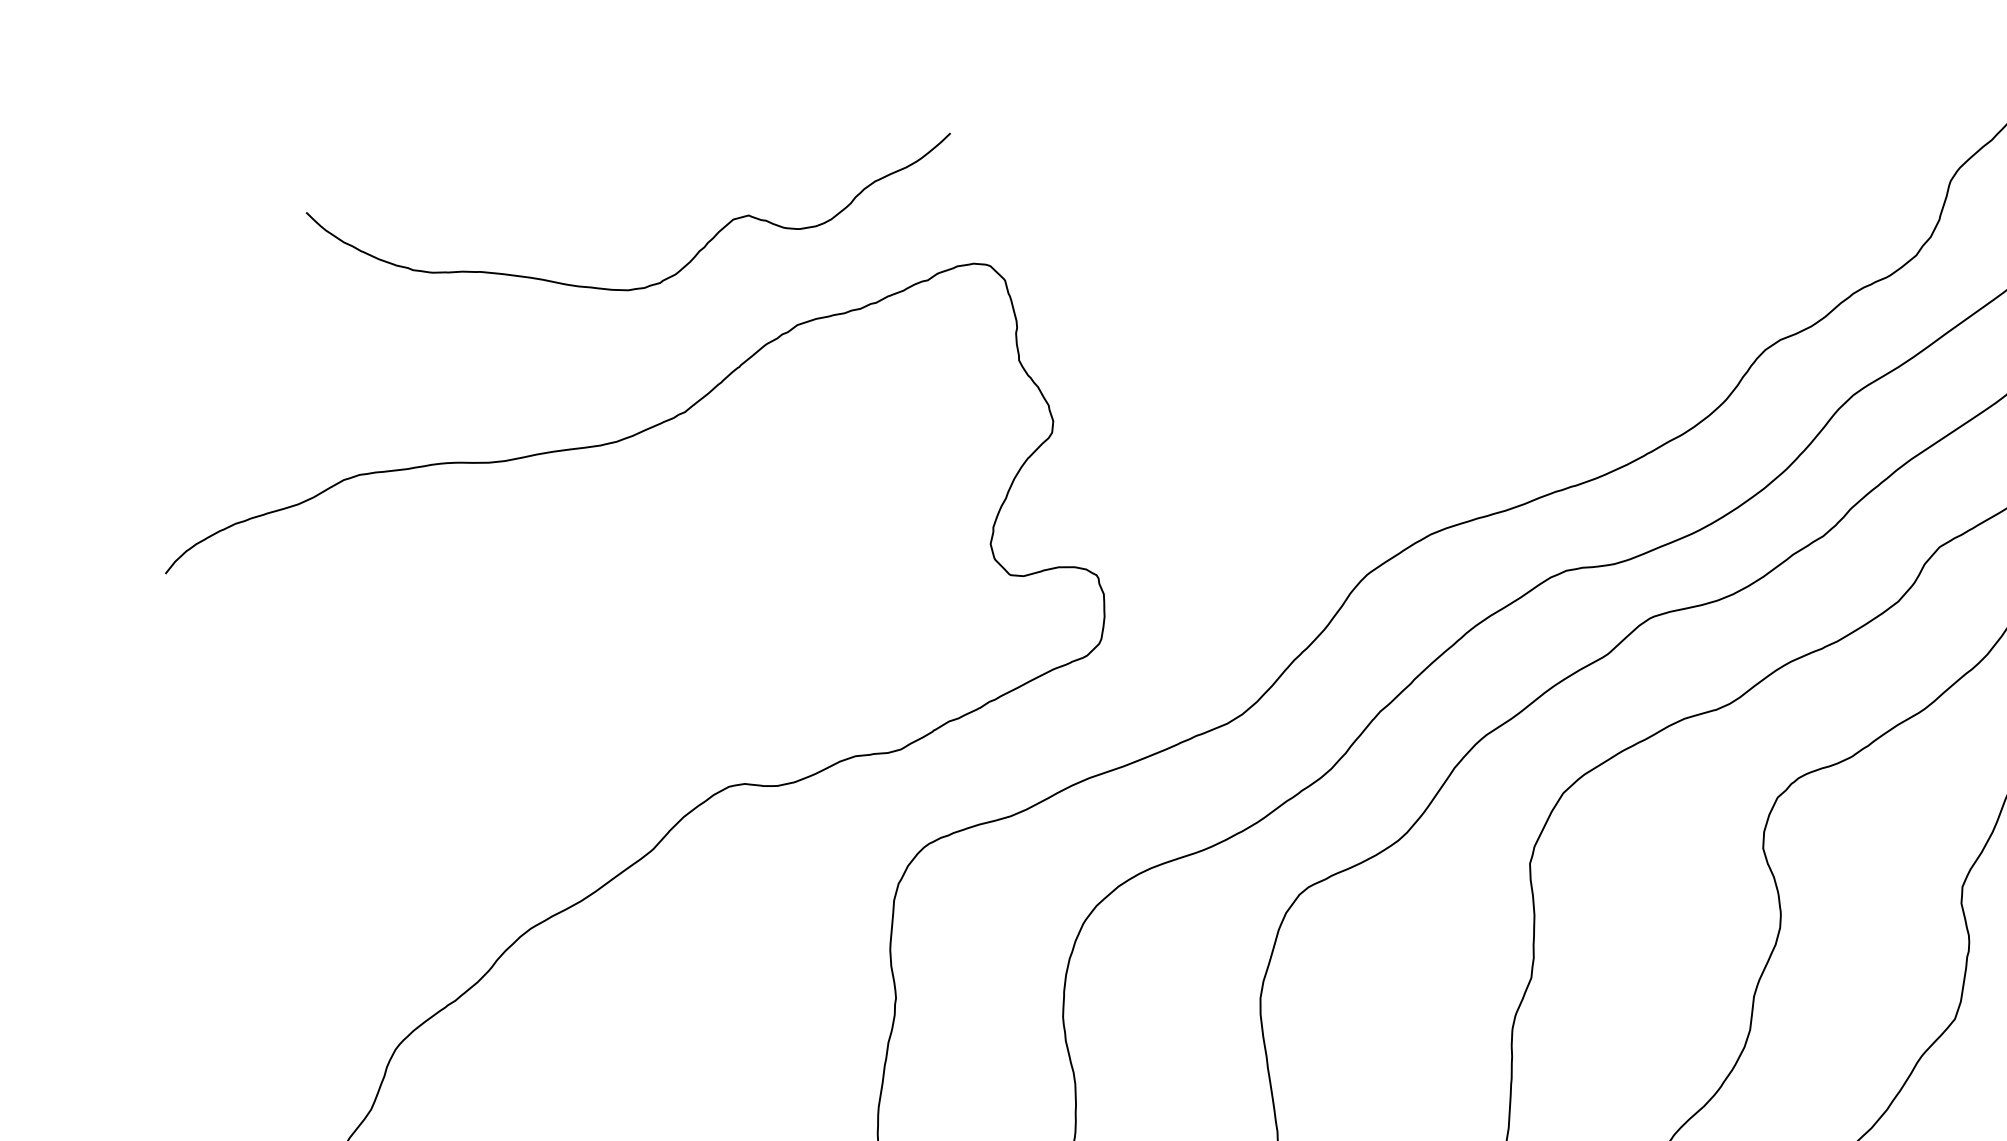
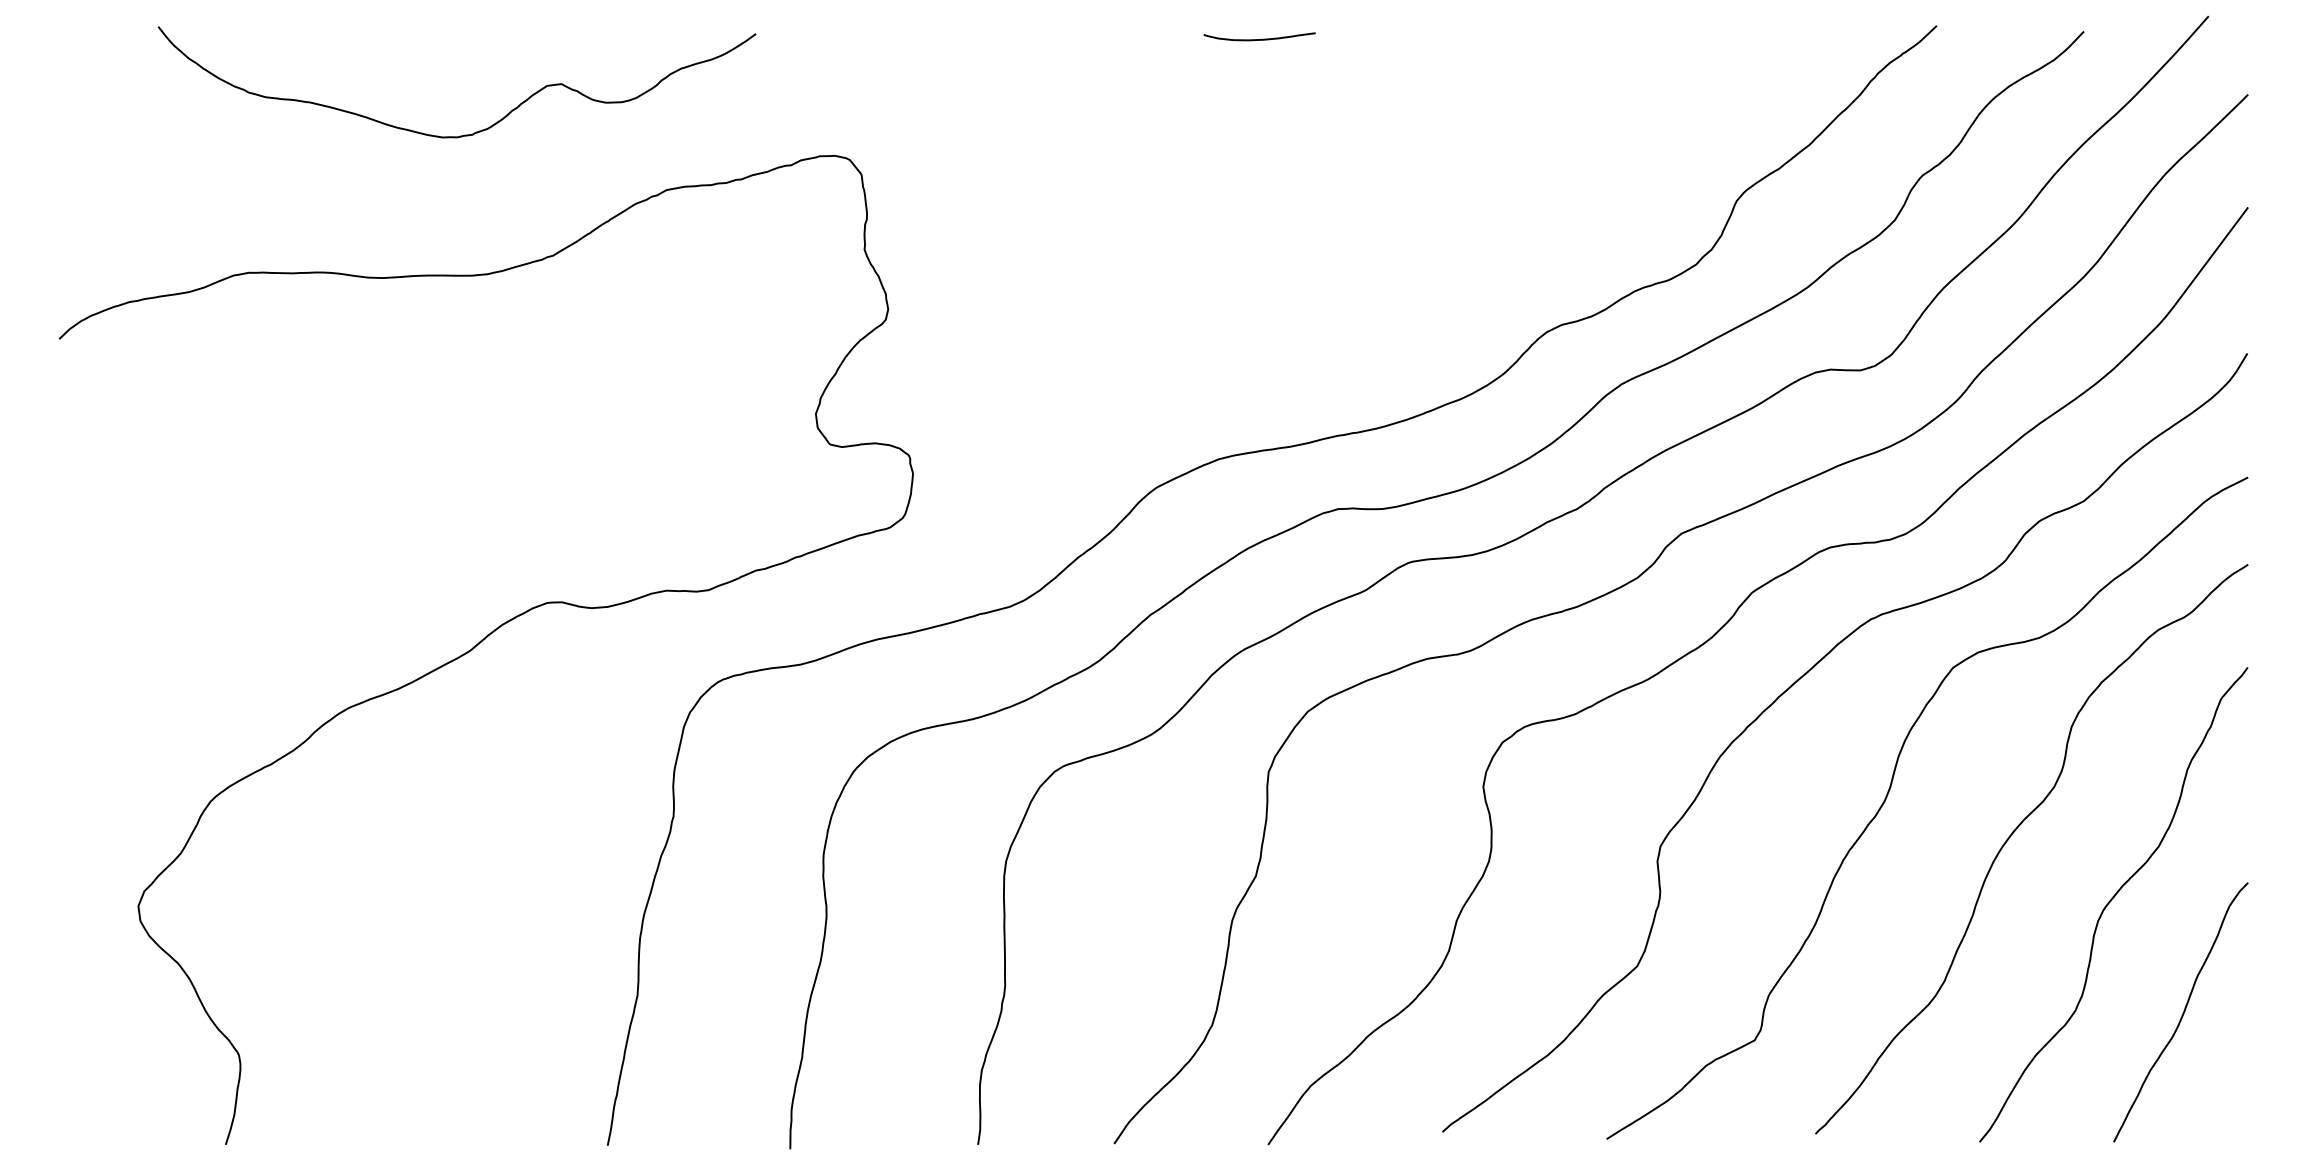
curve: (1413, 76) -> (1259, 39), added
curve: (651, 283) -> (464, 134), moved

